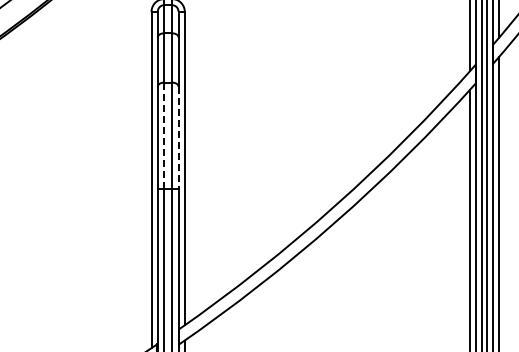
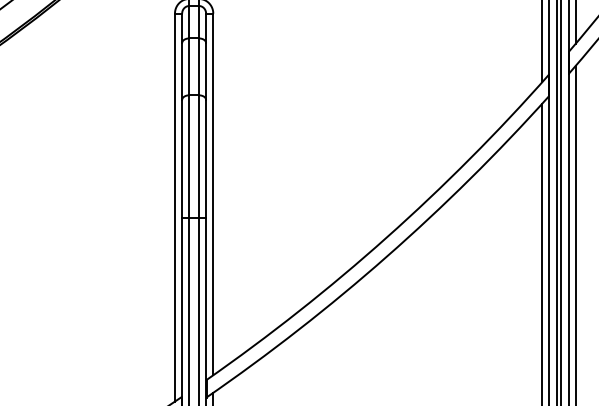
line: (164, 136) -> (189, 157), dashed -> solid
line: (178, 138) -> (206, 159), dashed -> solid

